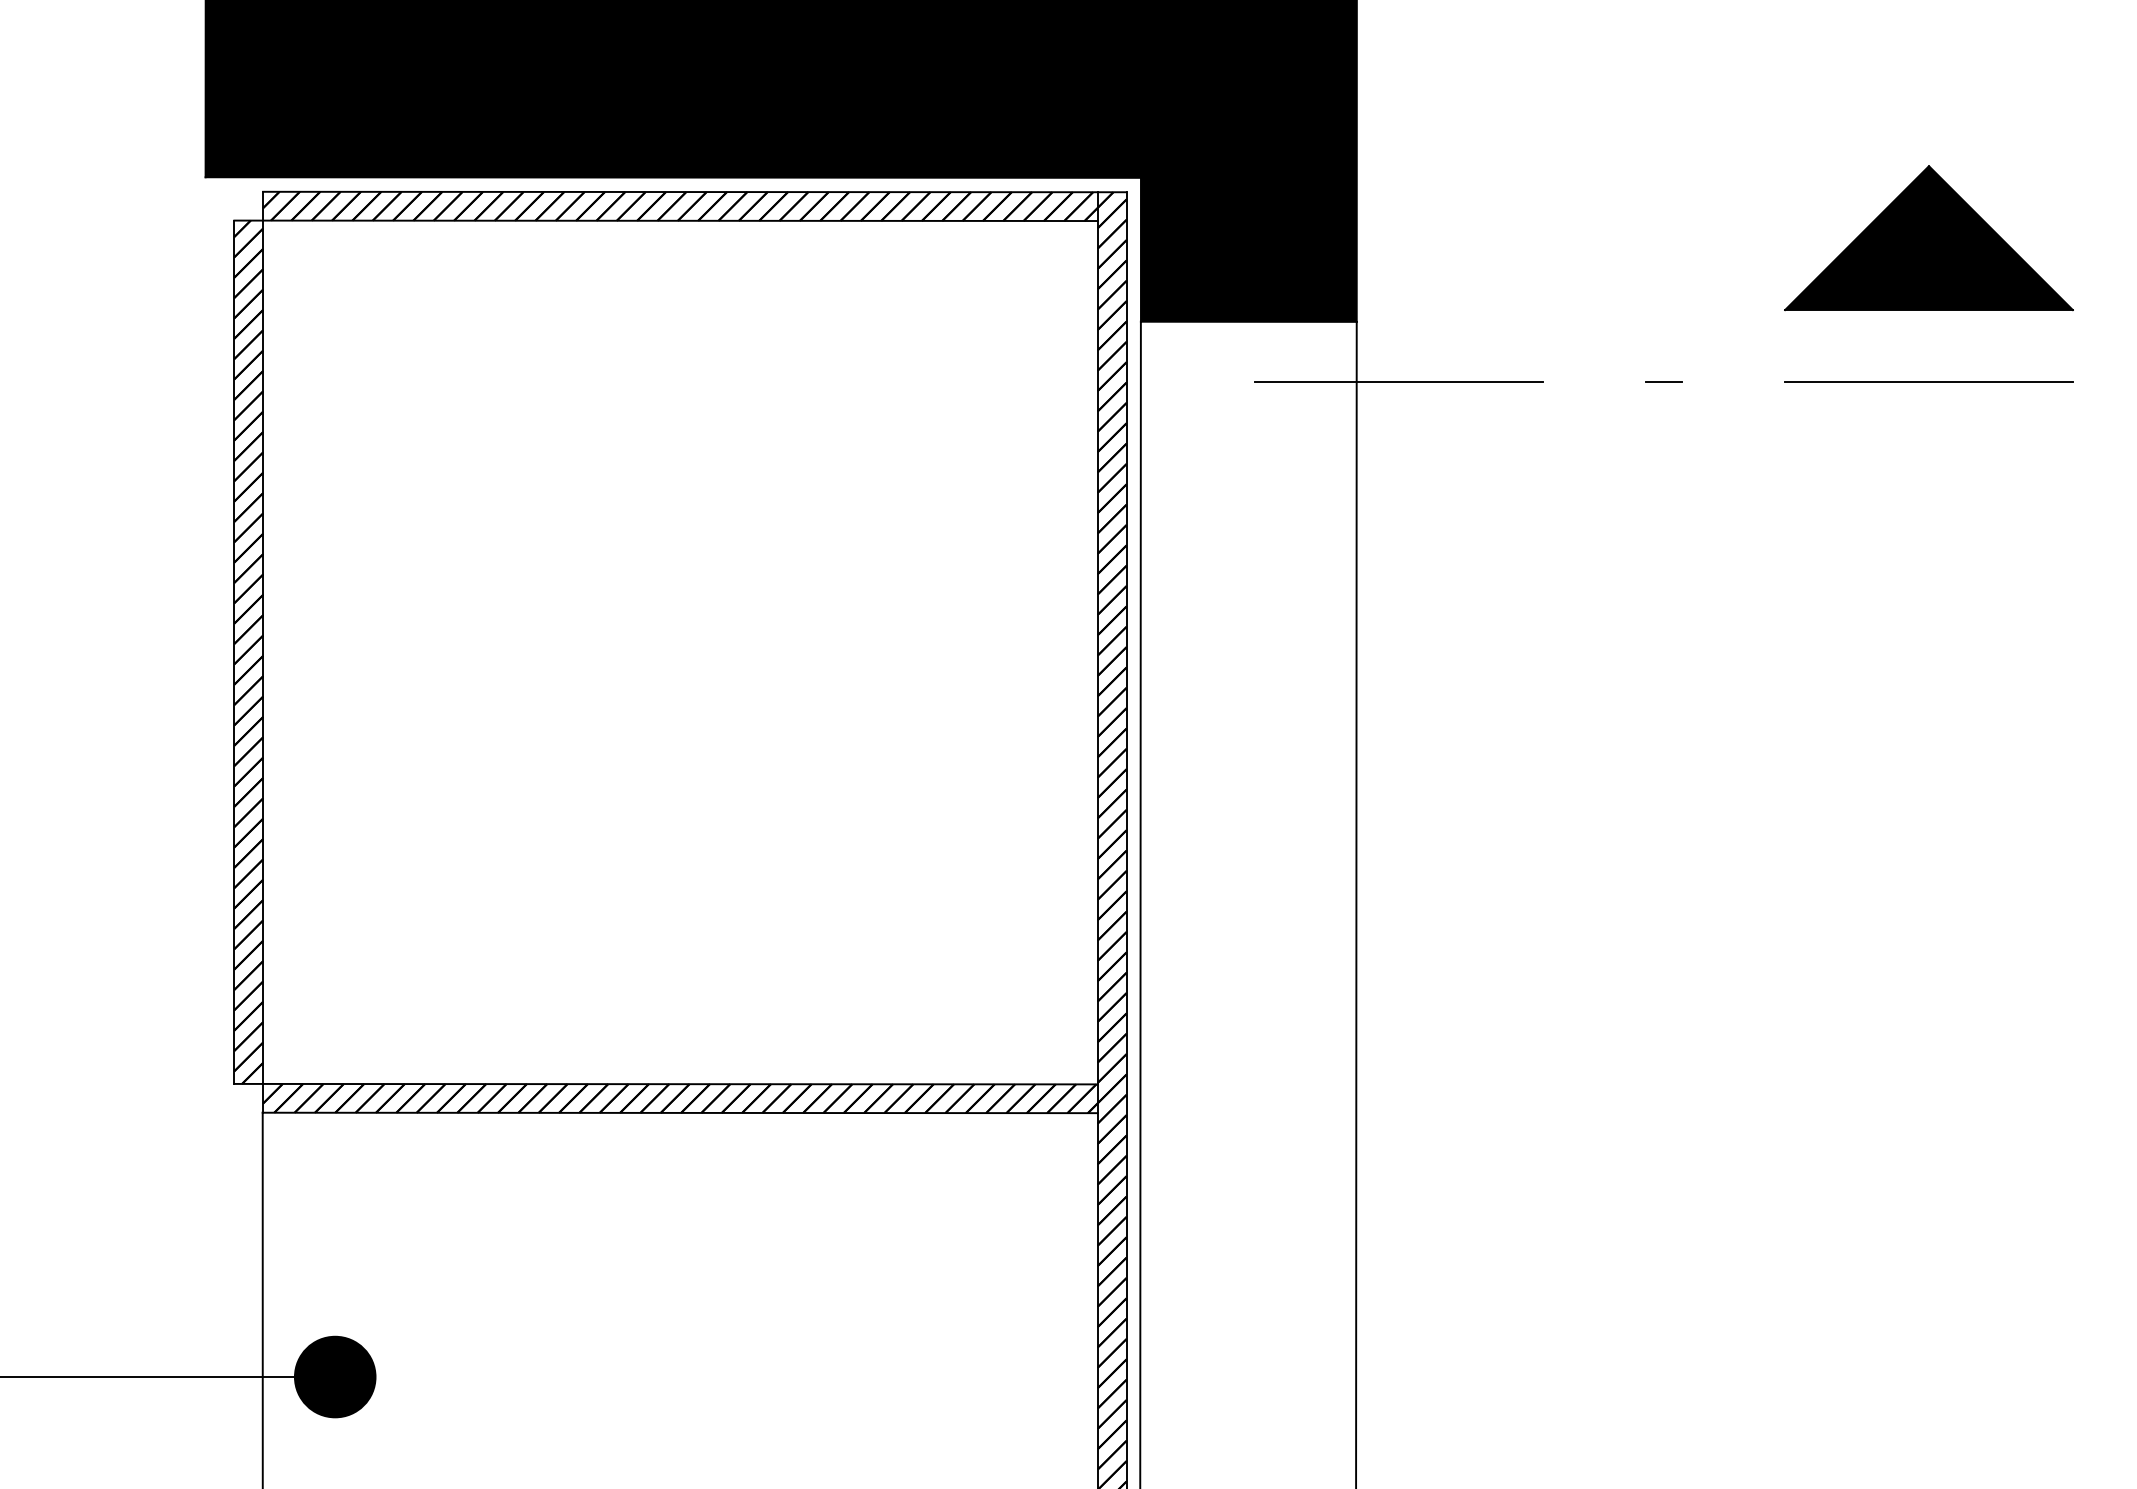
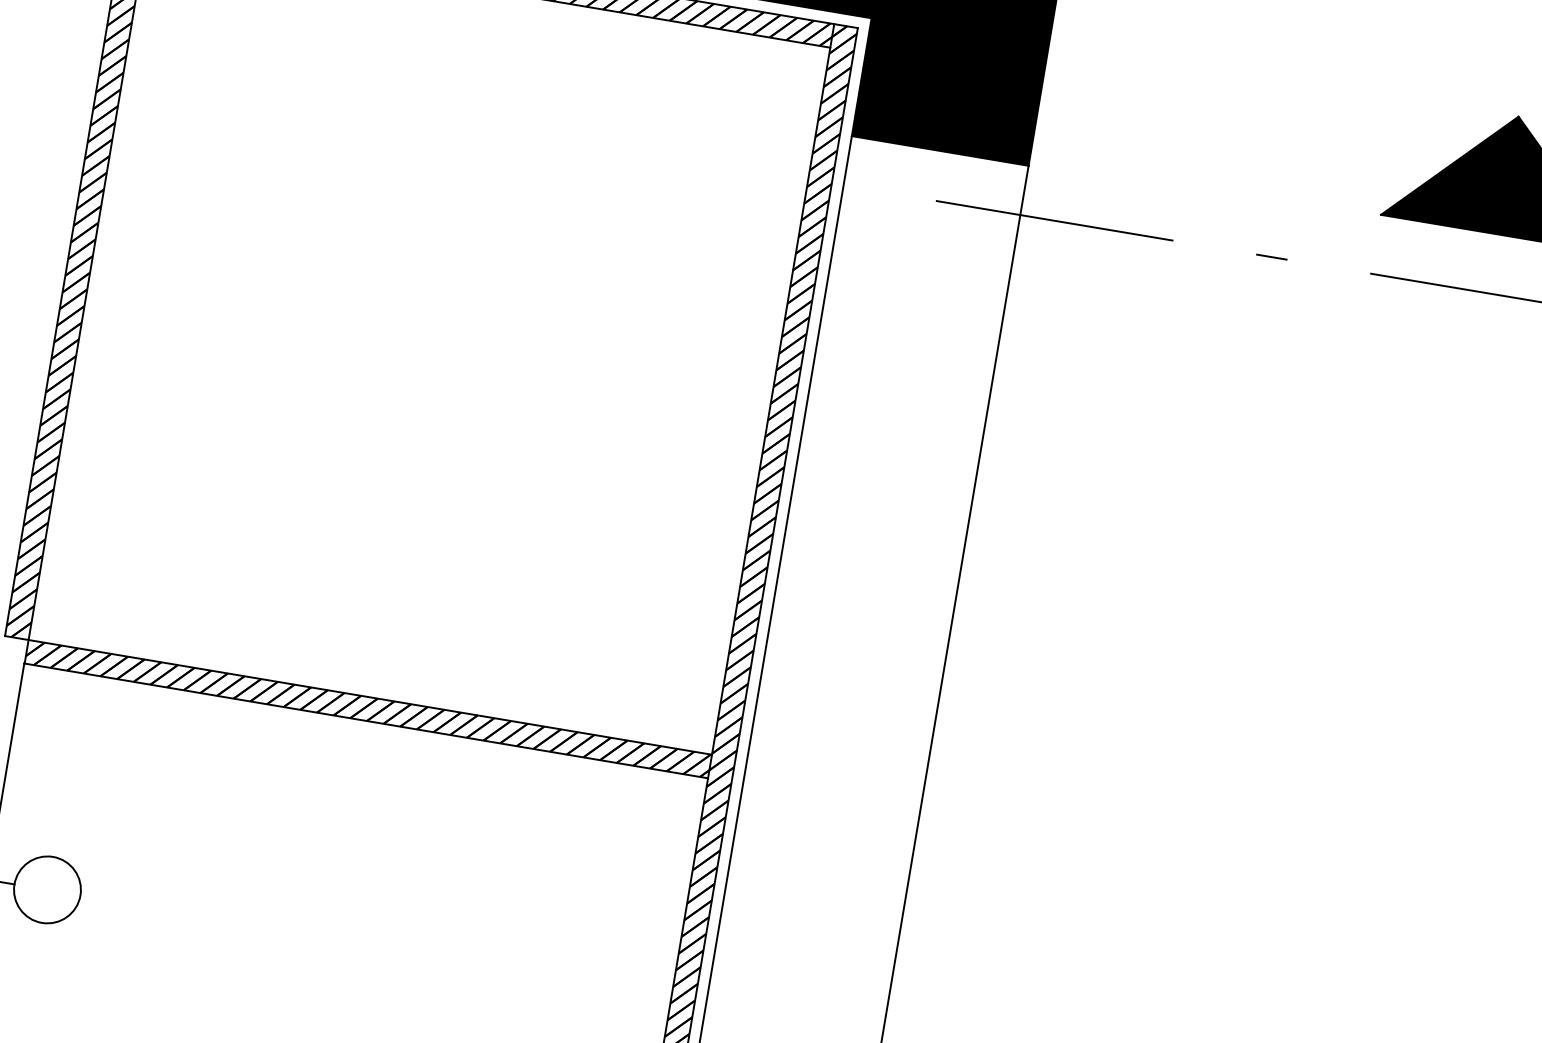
fill: (335, 1376) -> (47, 889), removed

